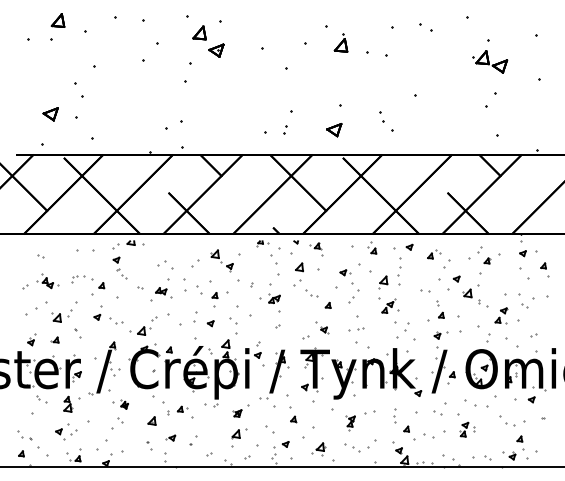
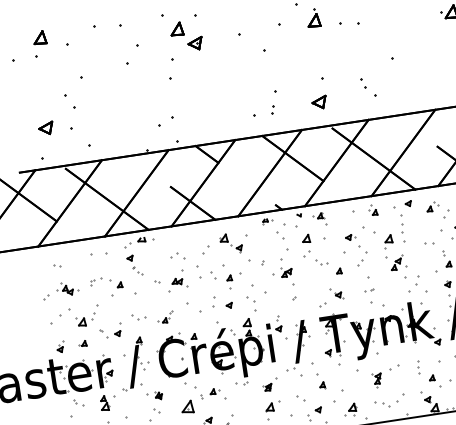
part: (97, 312) -> (117, 329), moved
part: (143, 325) -> (165, 317), size x0.6
part: (356, 329) -> (369, 290), size x0.6
part: (151, 420) -> (186, 406), size x1.6

